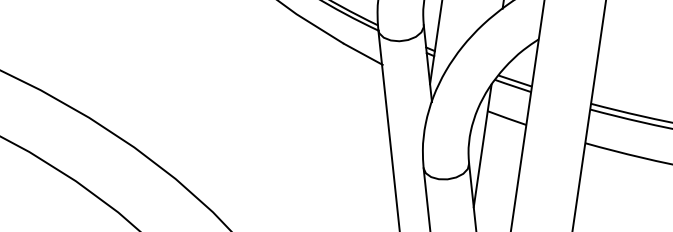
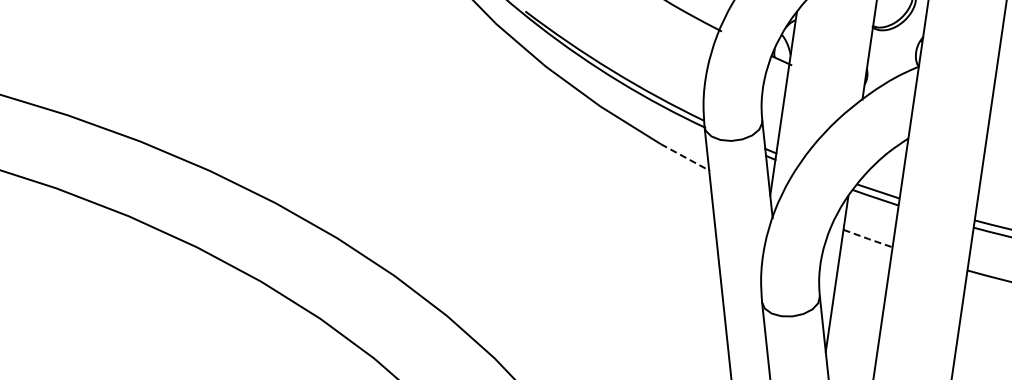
line: (363, 54) -> (685, 157), solid -> dashed
line: (507, 118) -> (868, 239), solid -> dashed

